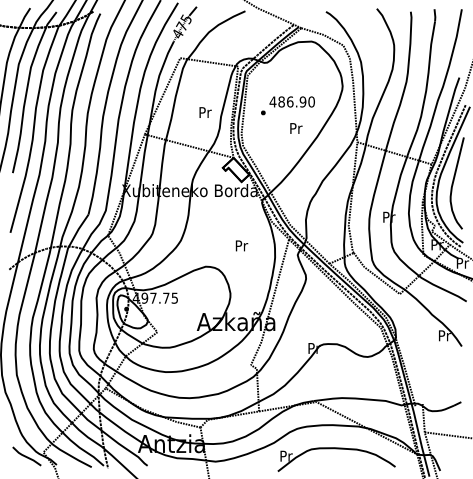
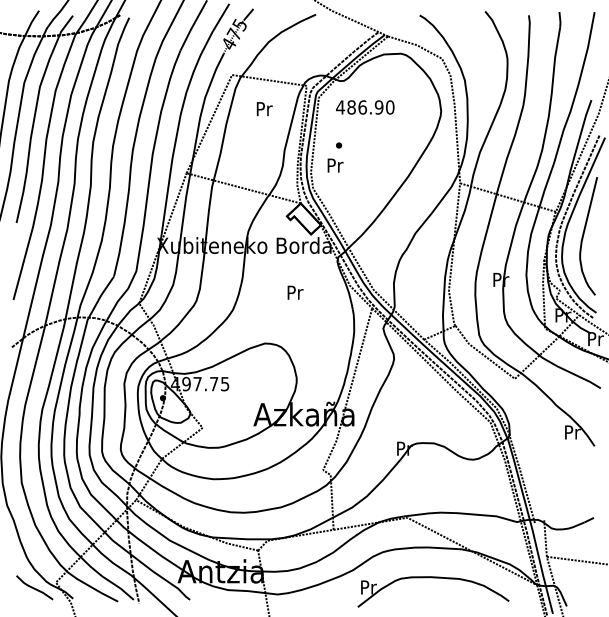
text: (292, 102) -> (365, 107), moved
text: (205, 112) -> (264, 109), moved
text: (296, 128) -> (335, 165), moved
text: (241, 245) -> (295, 292), moved

